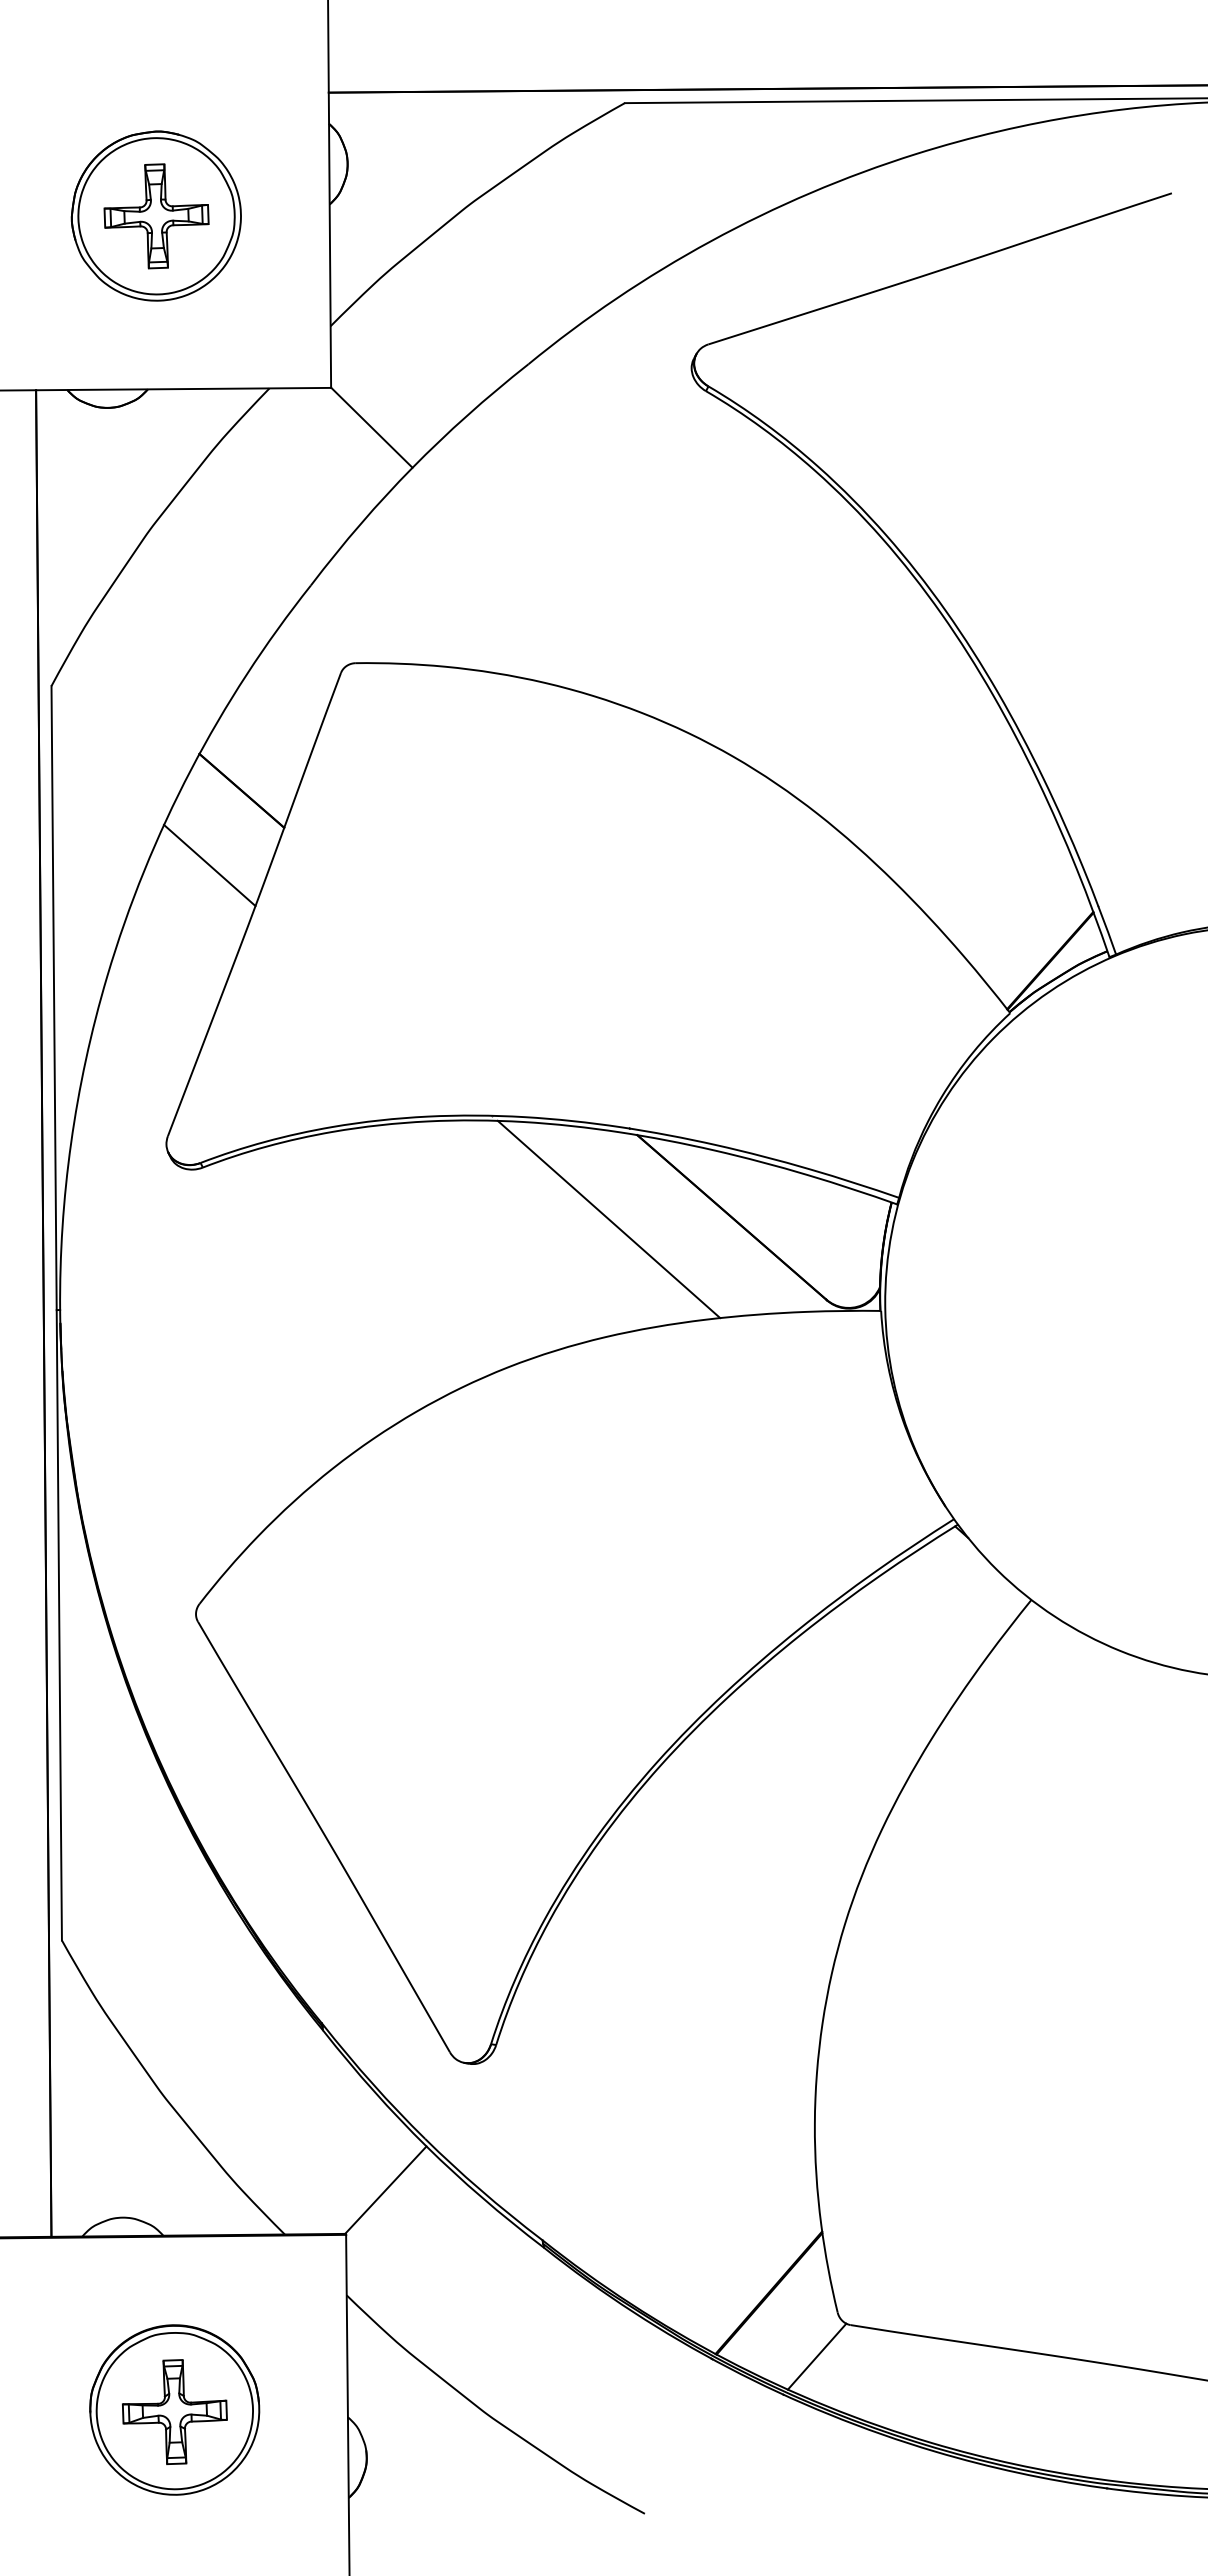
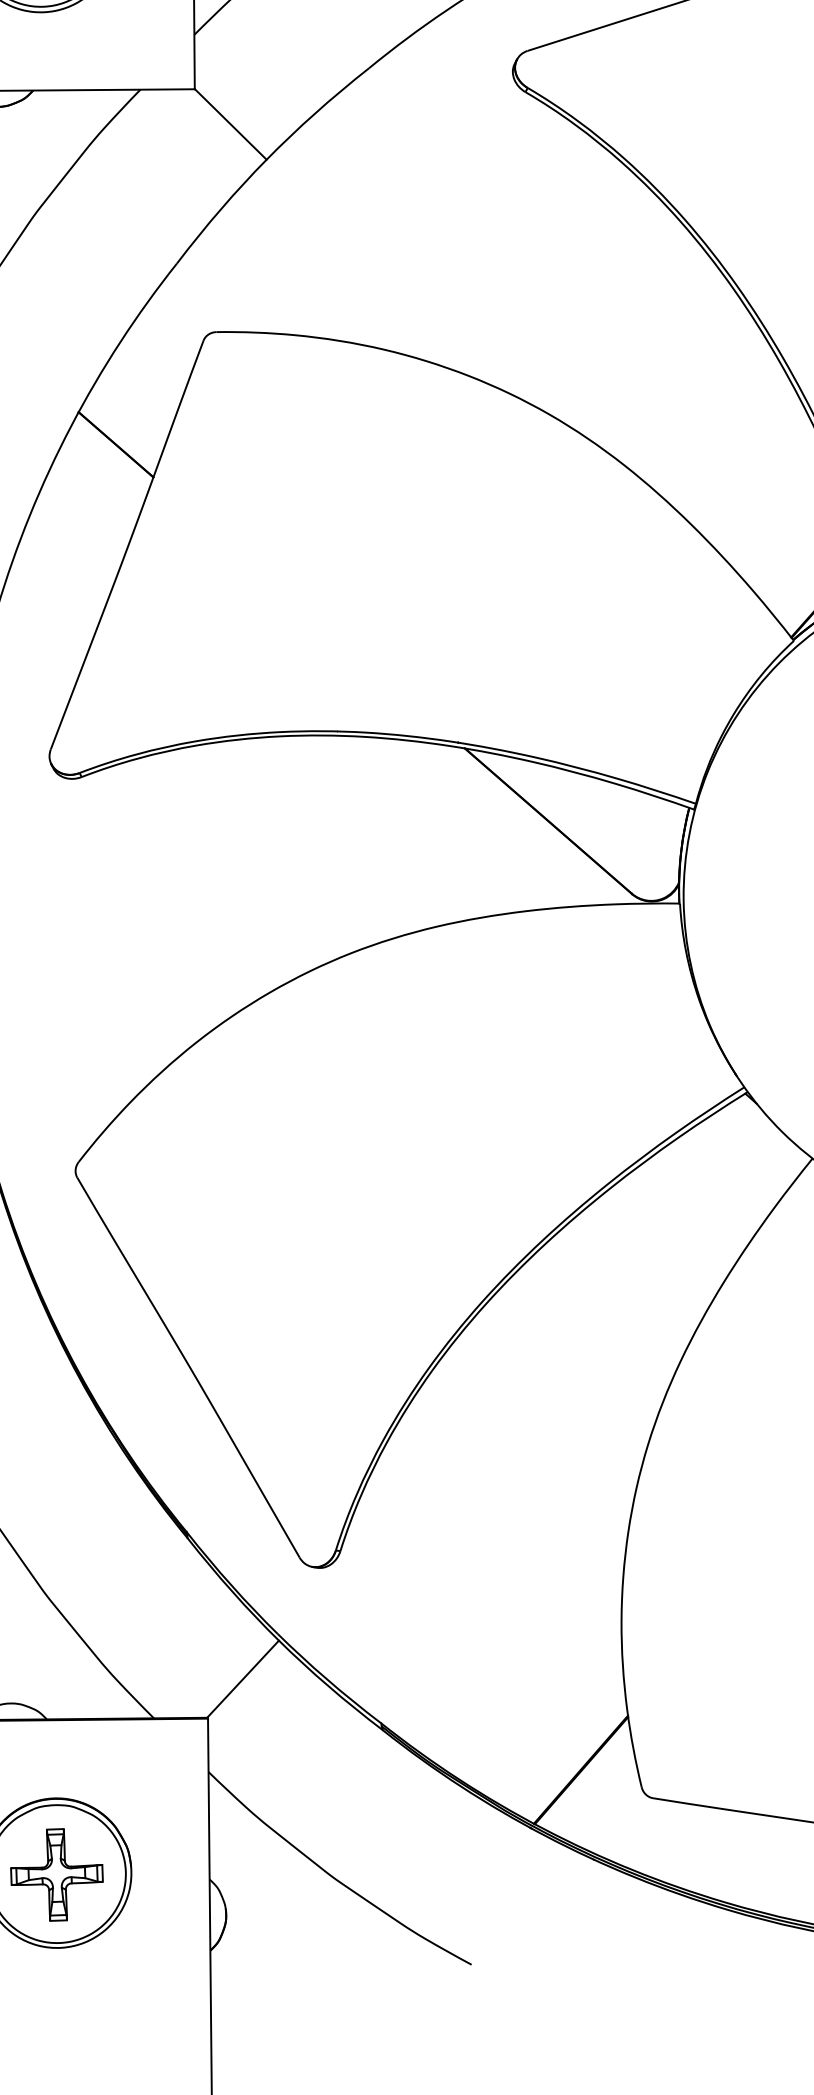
line: (209, 865) -> (87, 510), removed
line: (608, 1219) -> (439, 822), removed
line: (816, 2356) -> (622, 1825), removed

